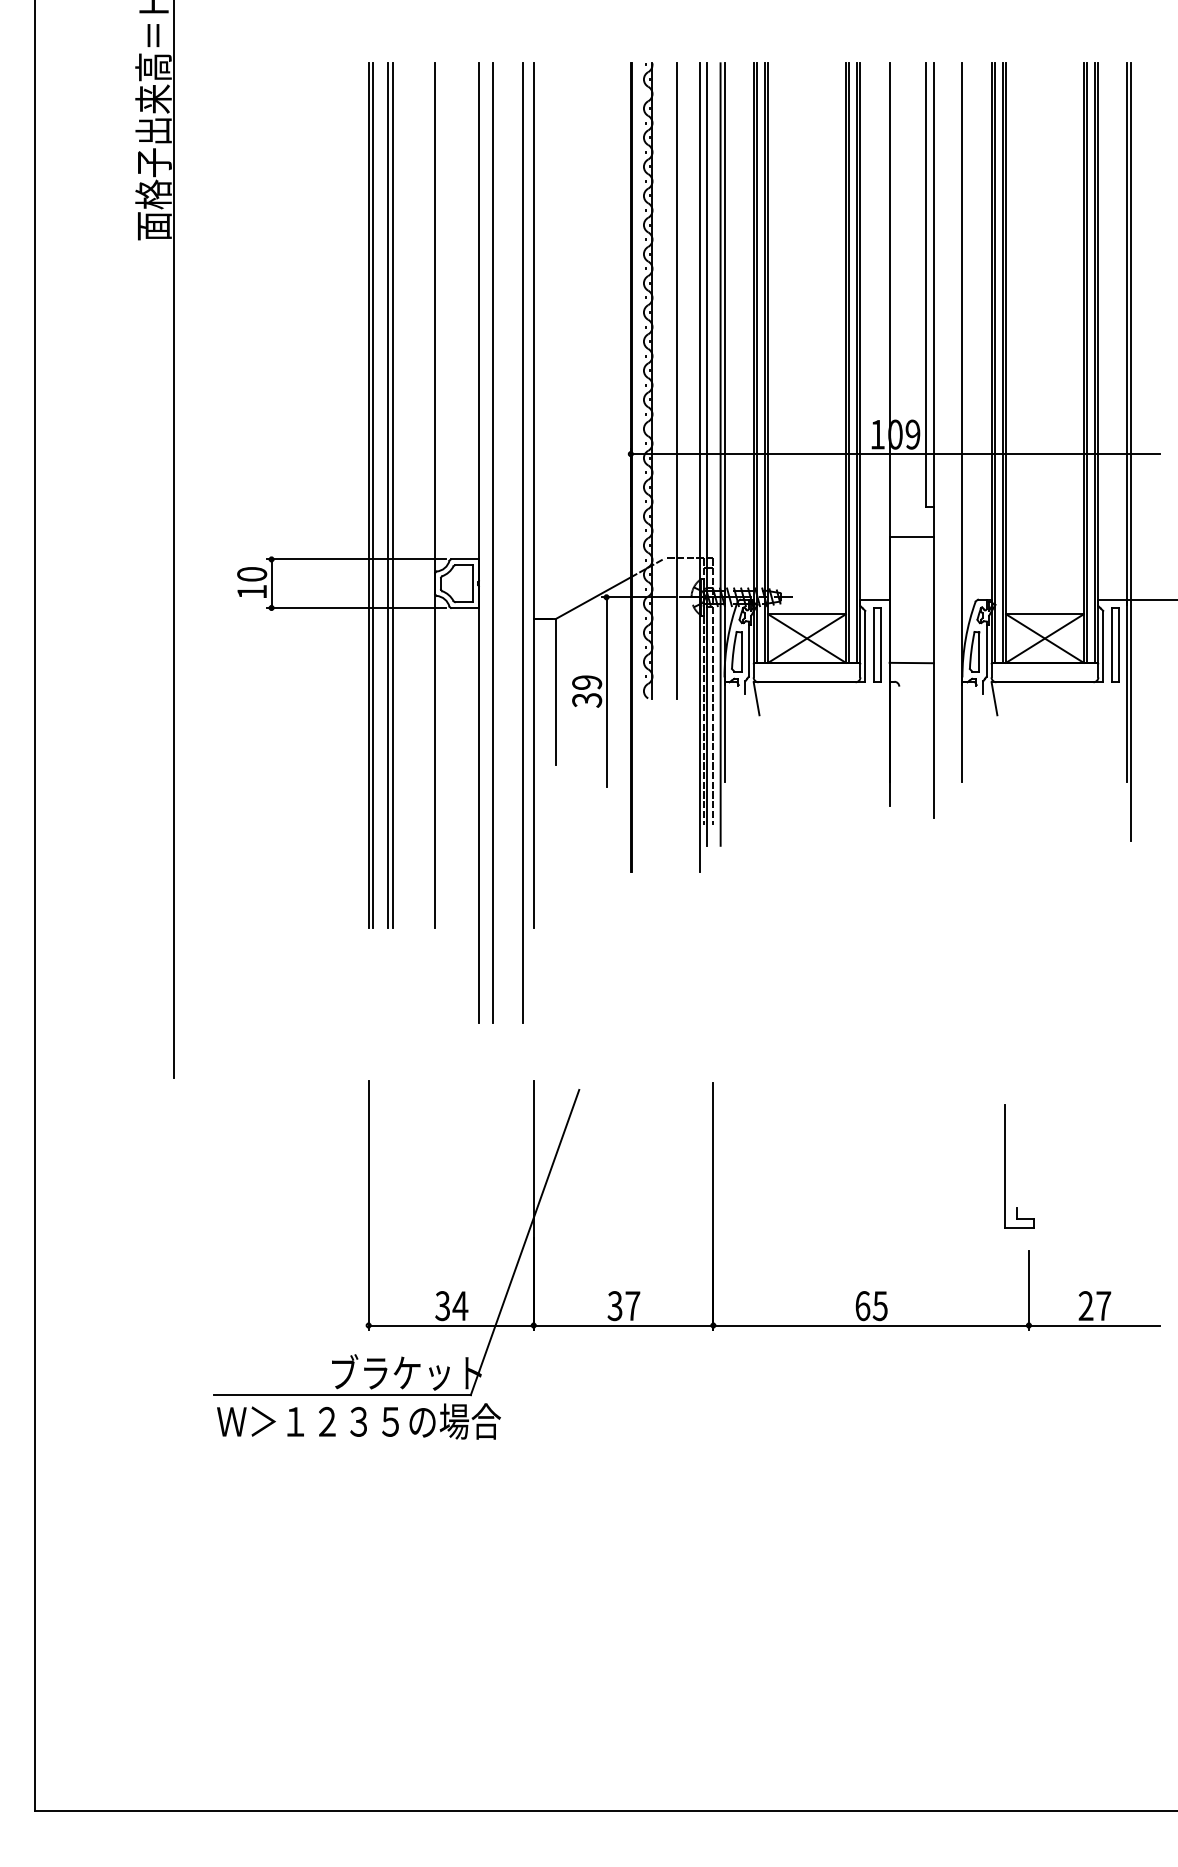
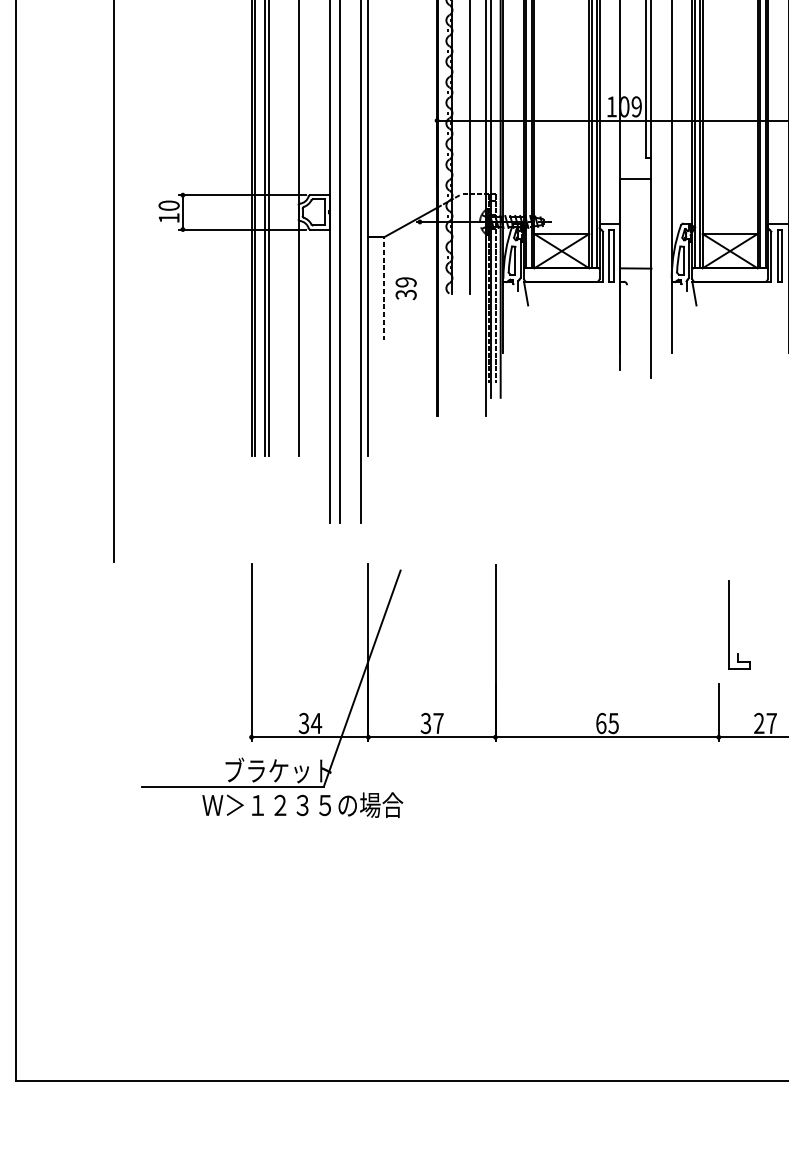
line: (555, 691) -> (383, 288), solid -> dashed
line: (606, 691) -> (419, 288), removed
part: (1005, 1166) -> (729, 624), moved
text: (358, 1421) -> (302, 805), moved

